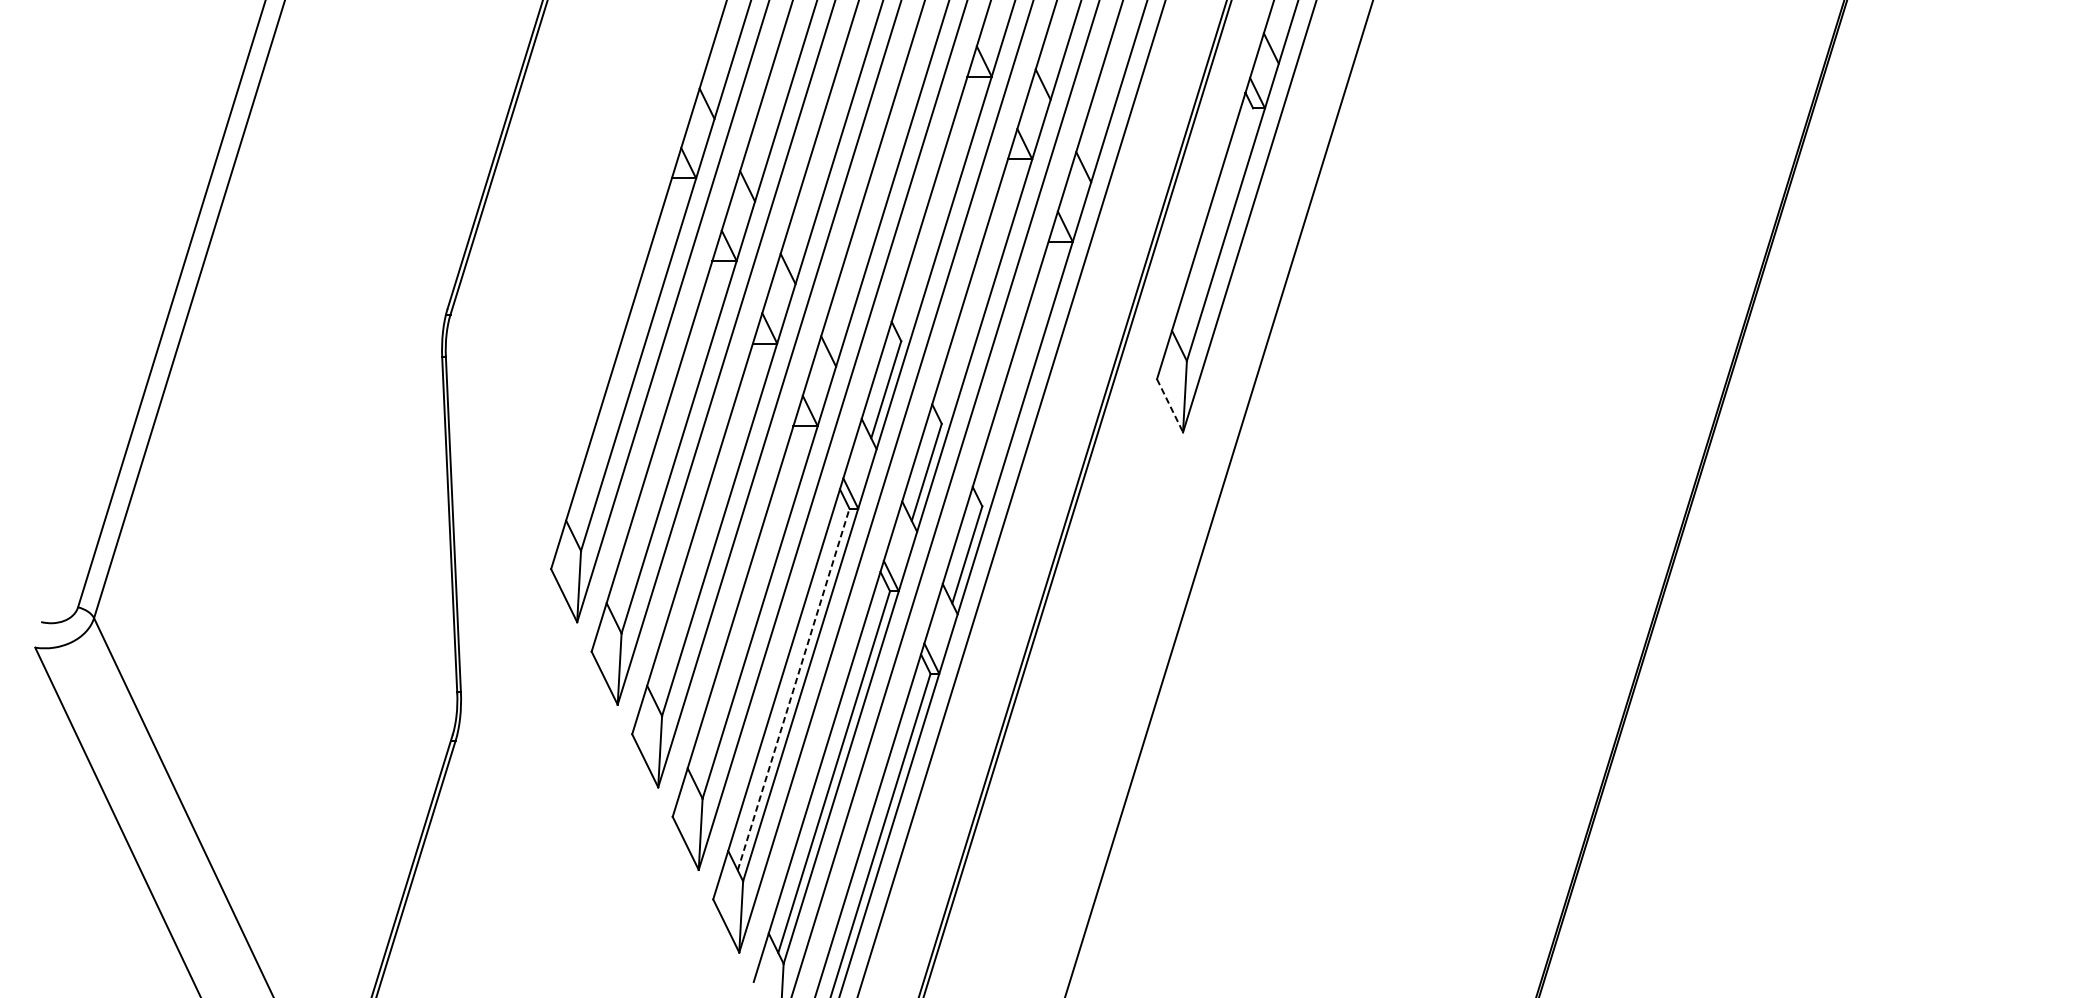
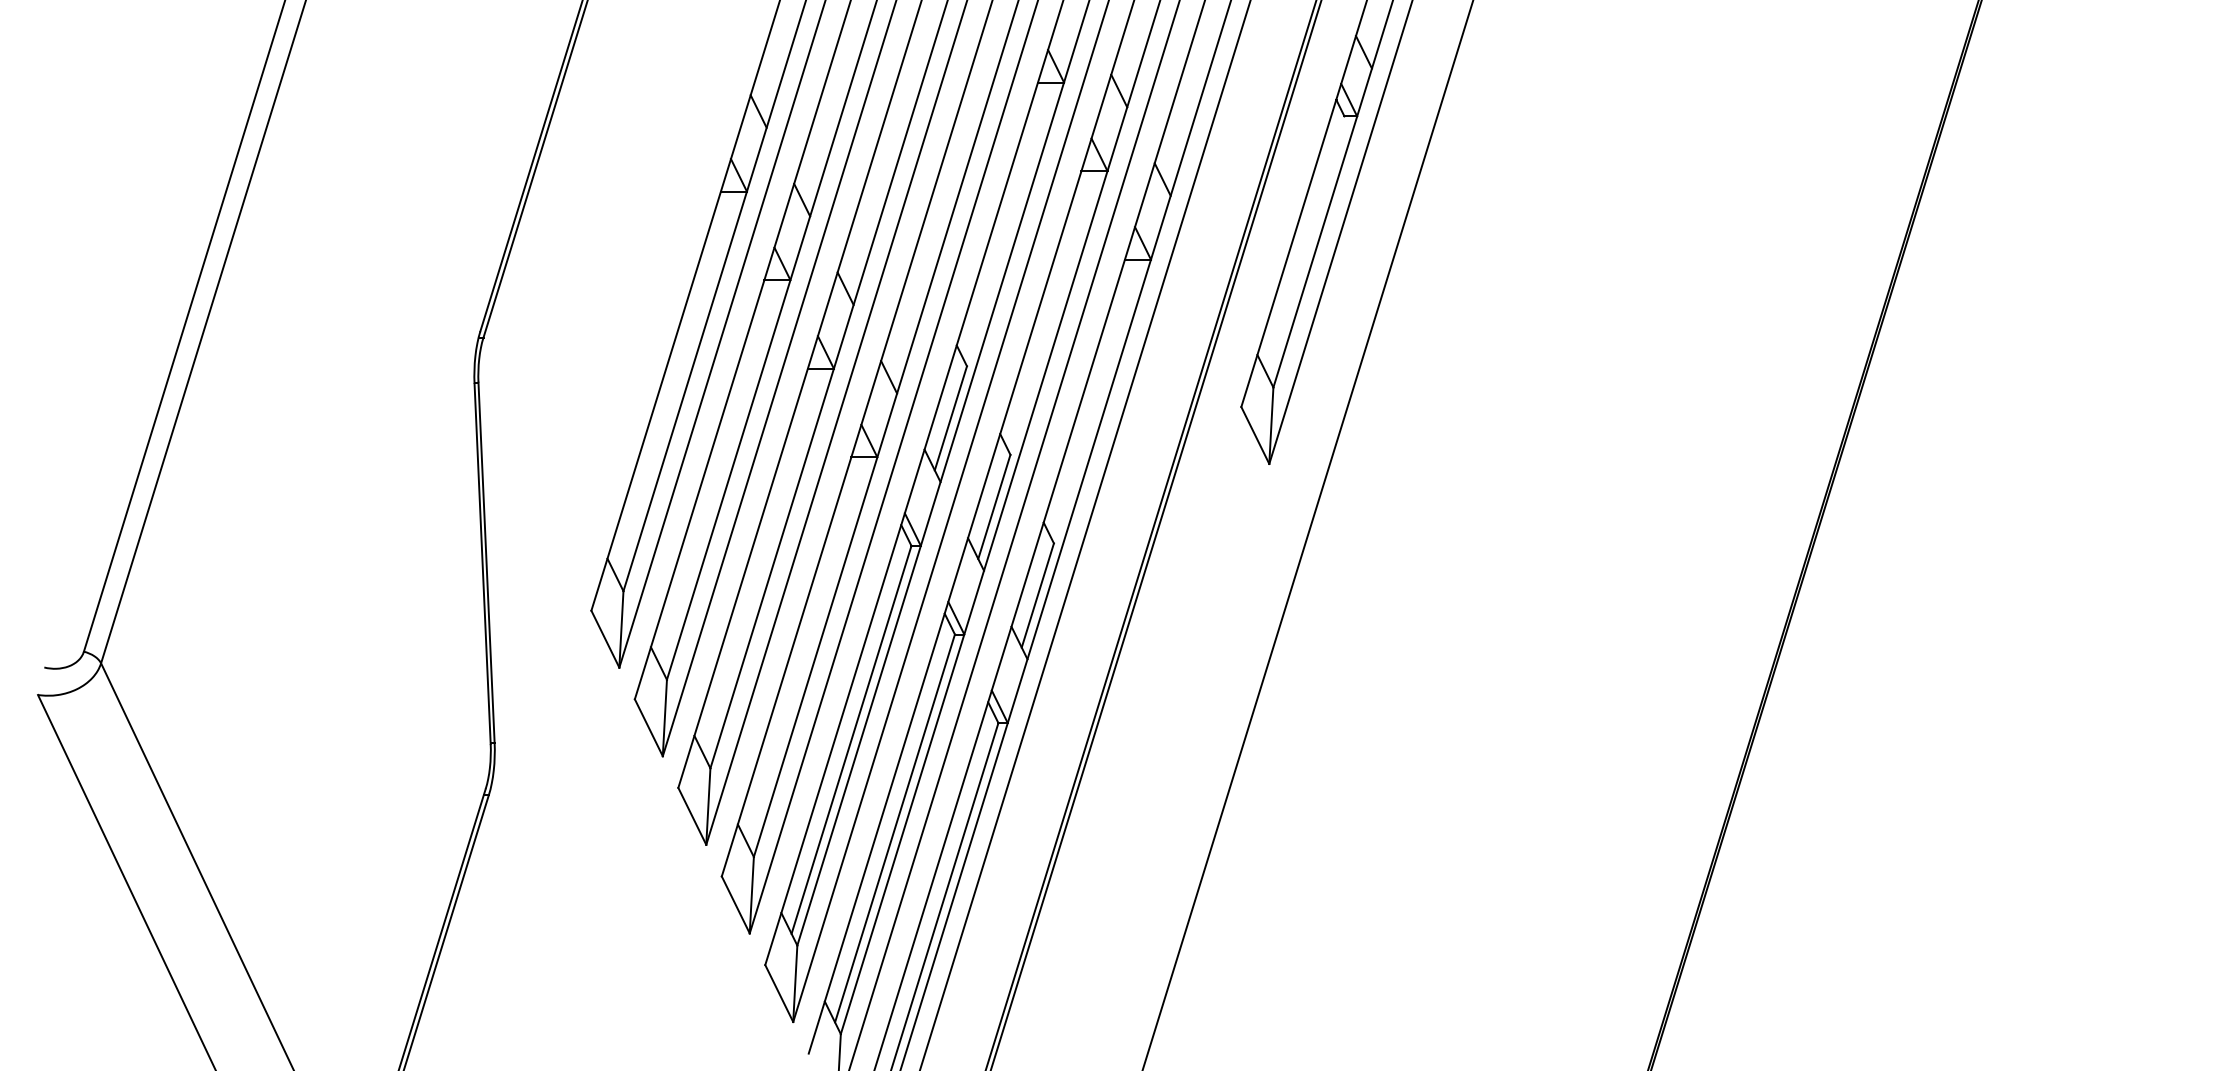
line: (1170, 405) -> (1255, 435), dashed -> solid
line: (793, 689) -> (851, 739), dashed -> solid

